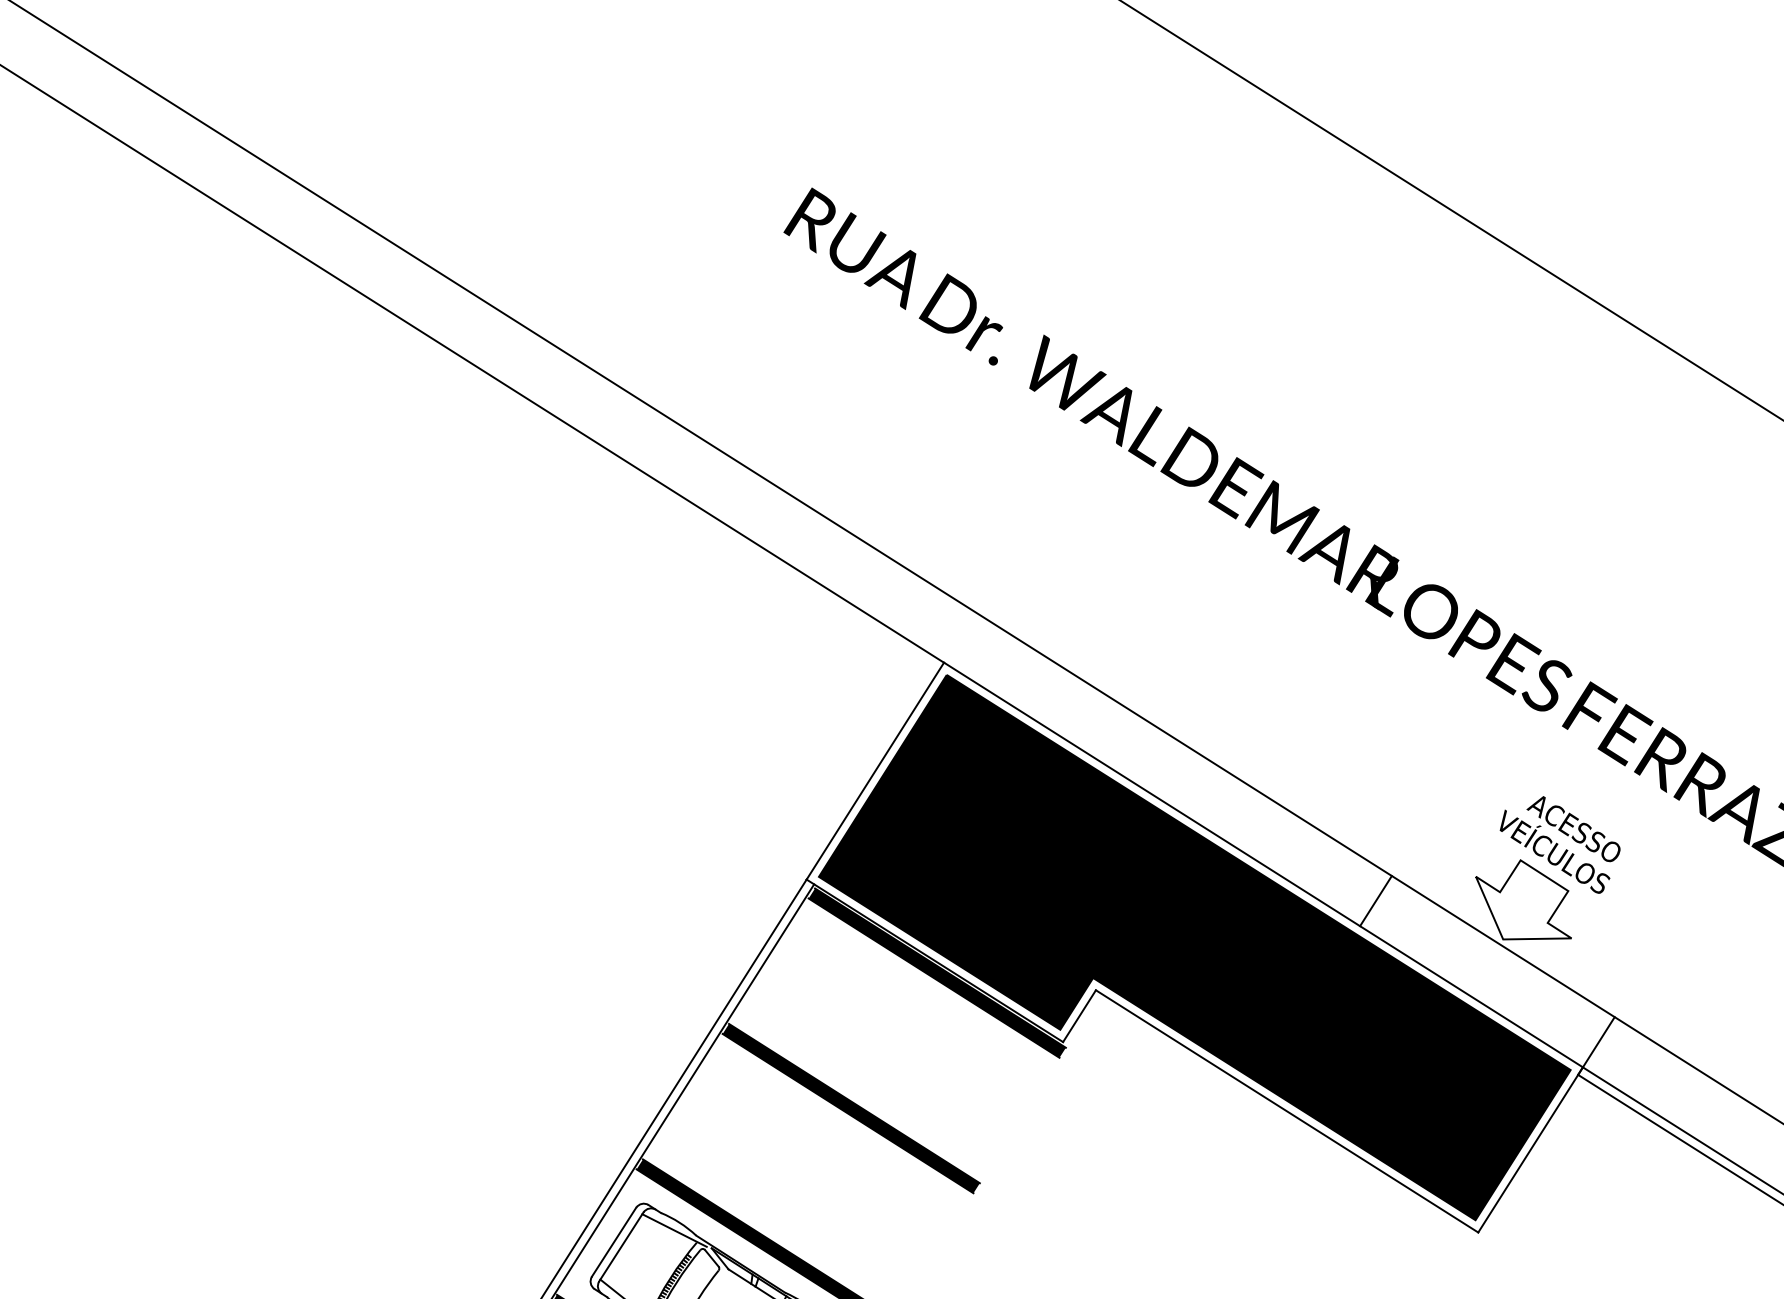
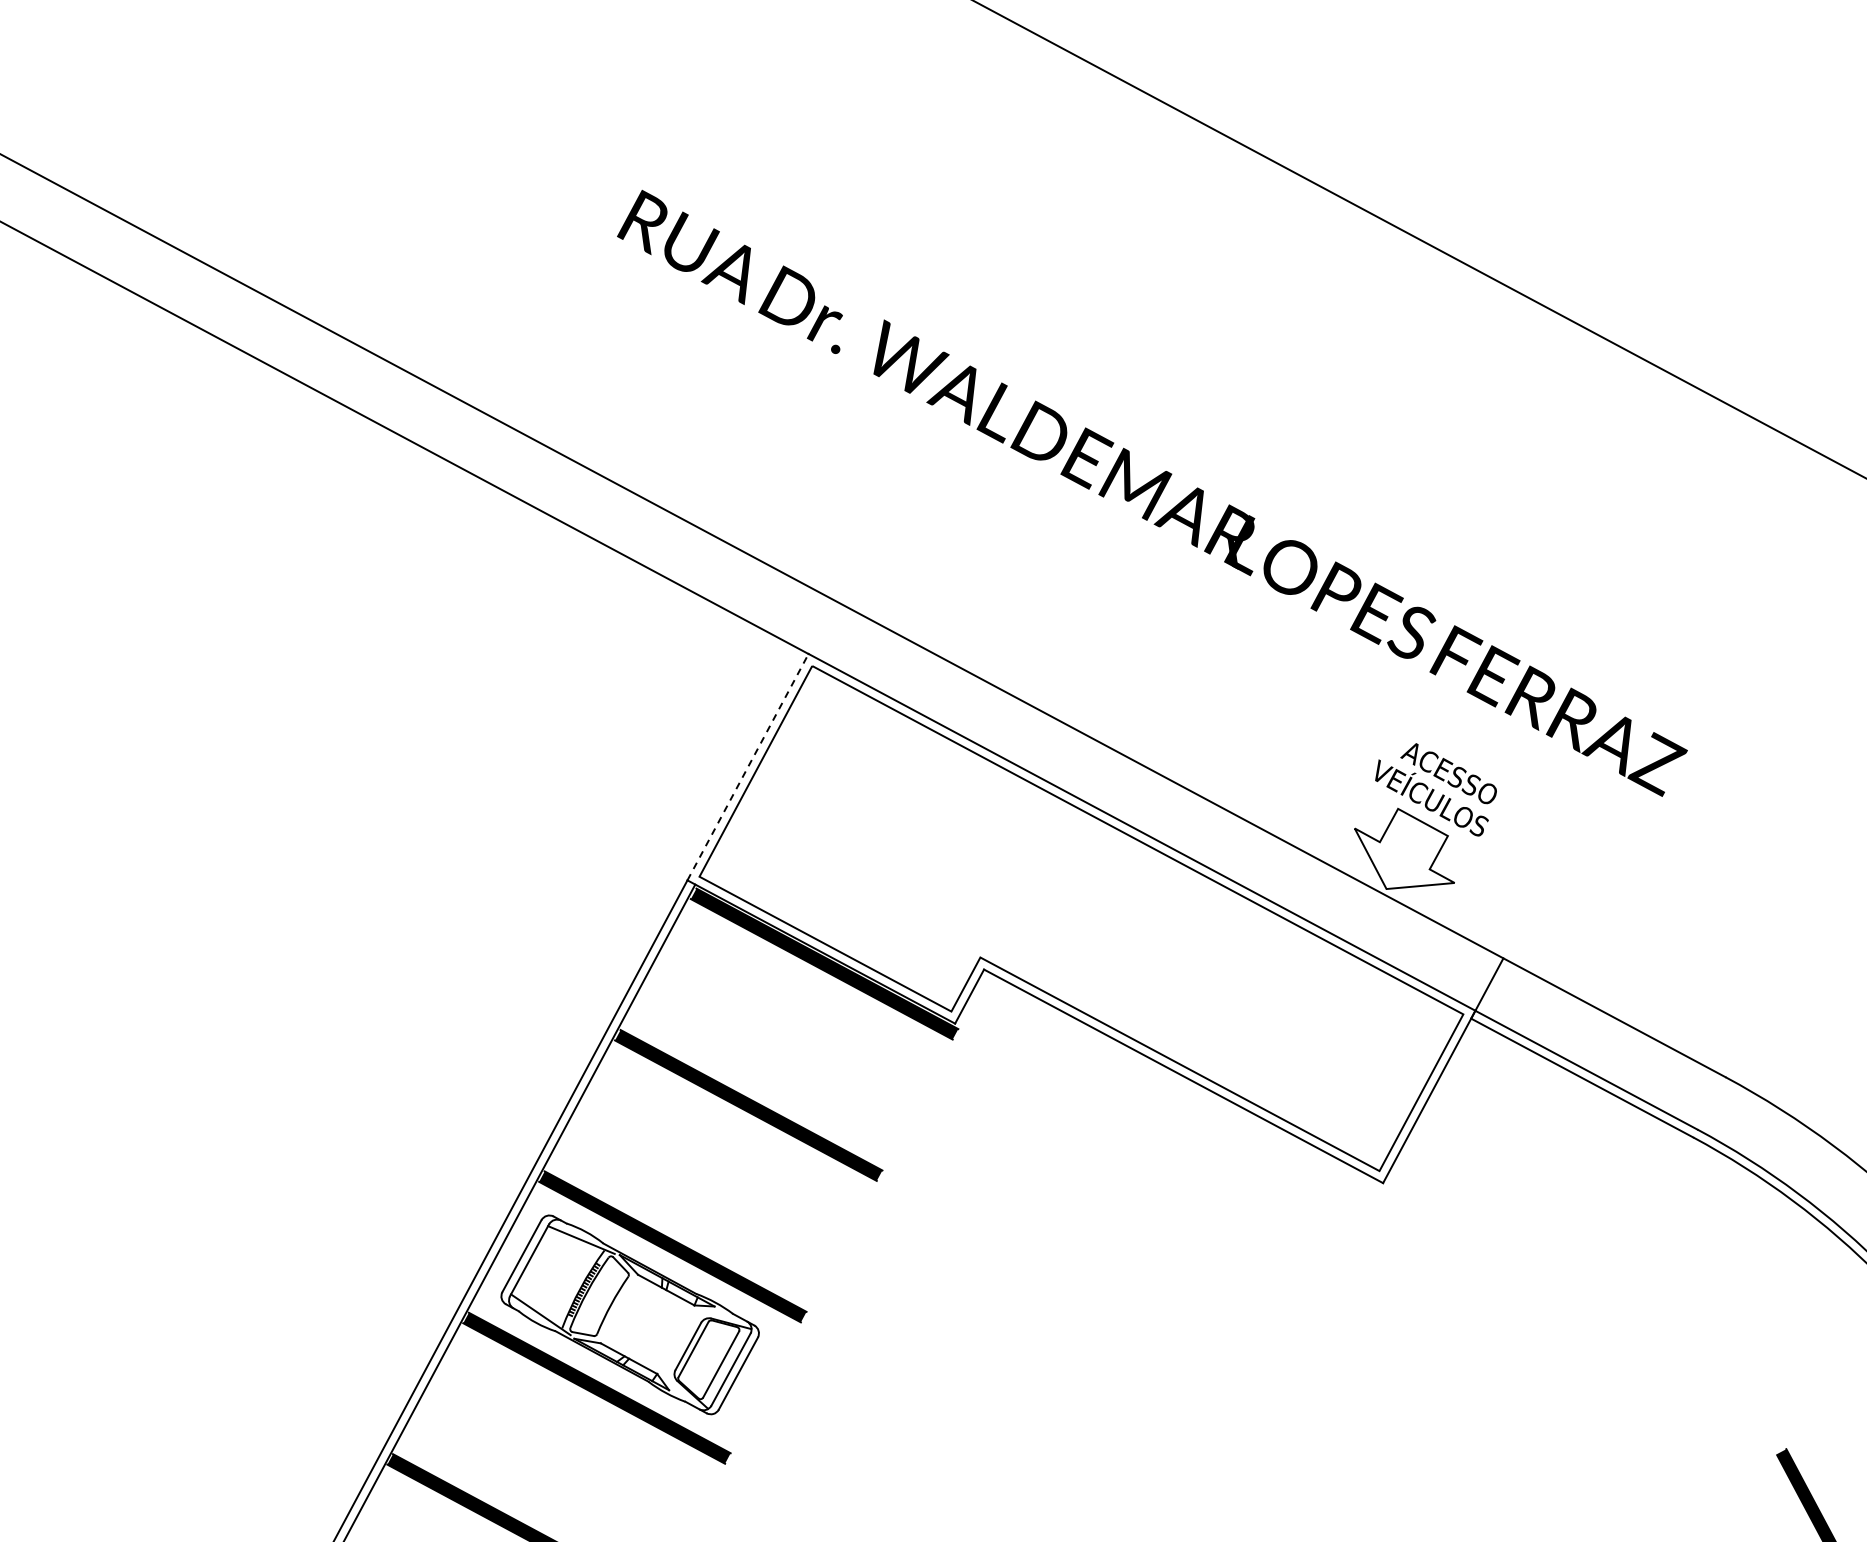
line: (875, 770) -> (748, 766), solid -> dashed
line: (1375, 900) -> (1256, 859), removed
fill: (1196, 946) -> (1081, 918), removed

